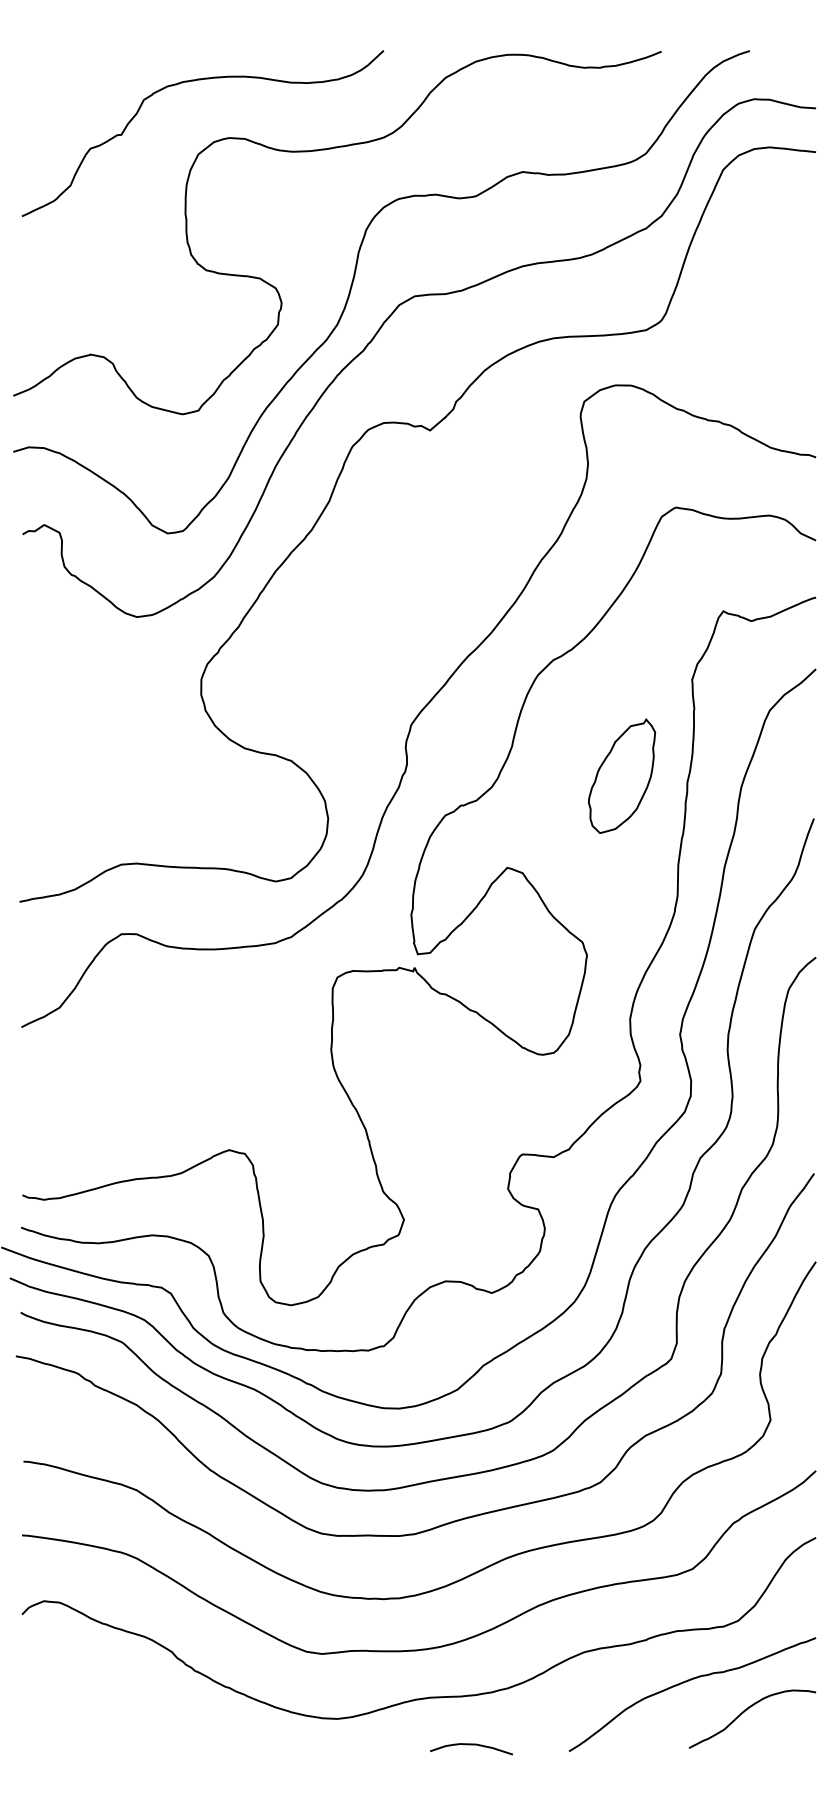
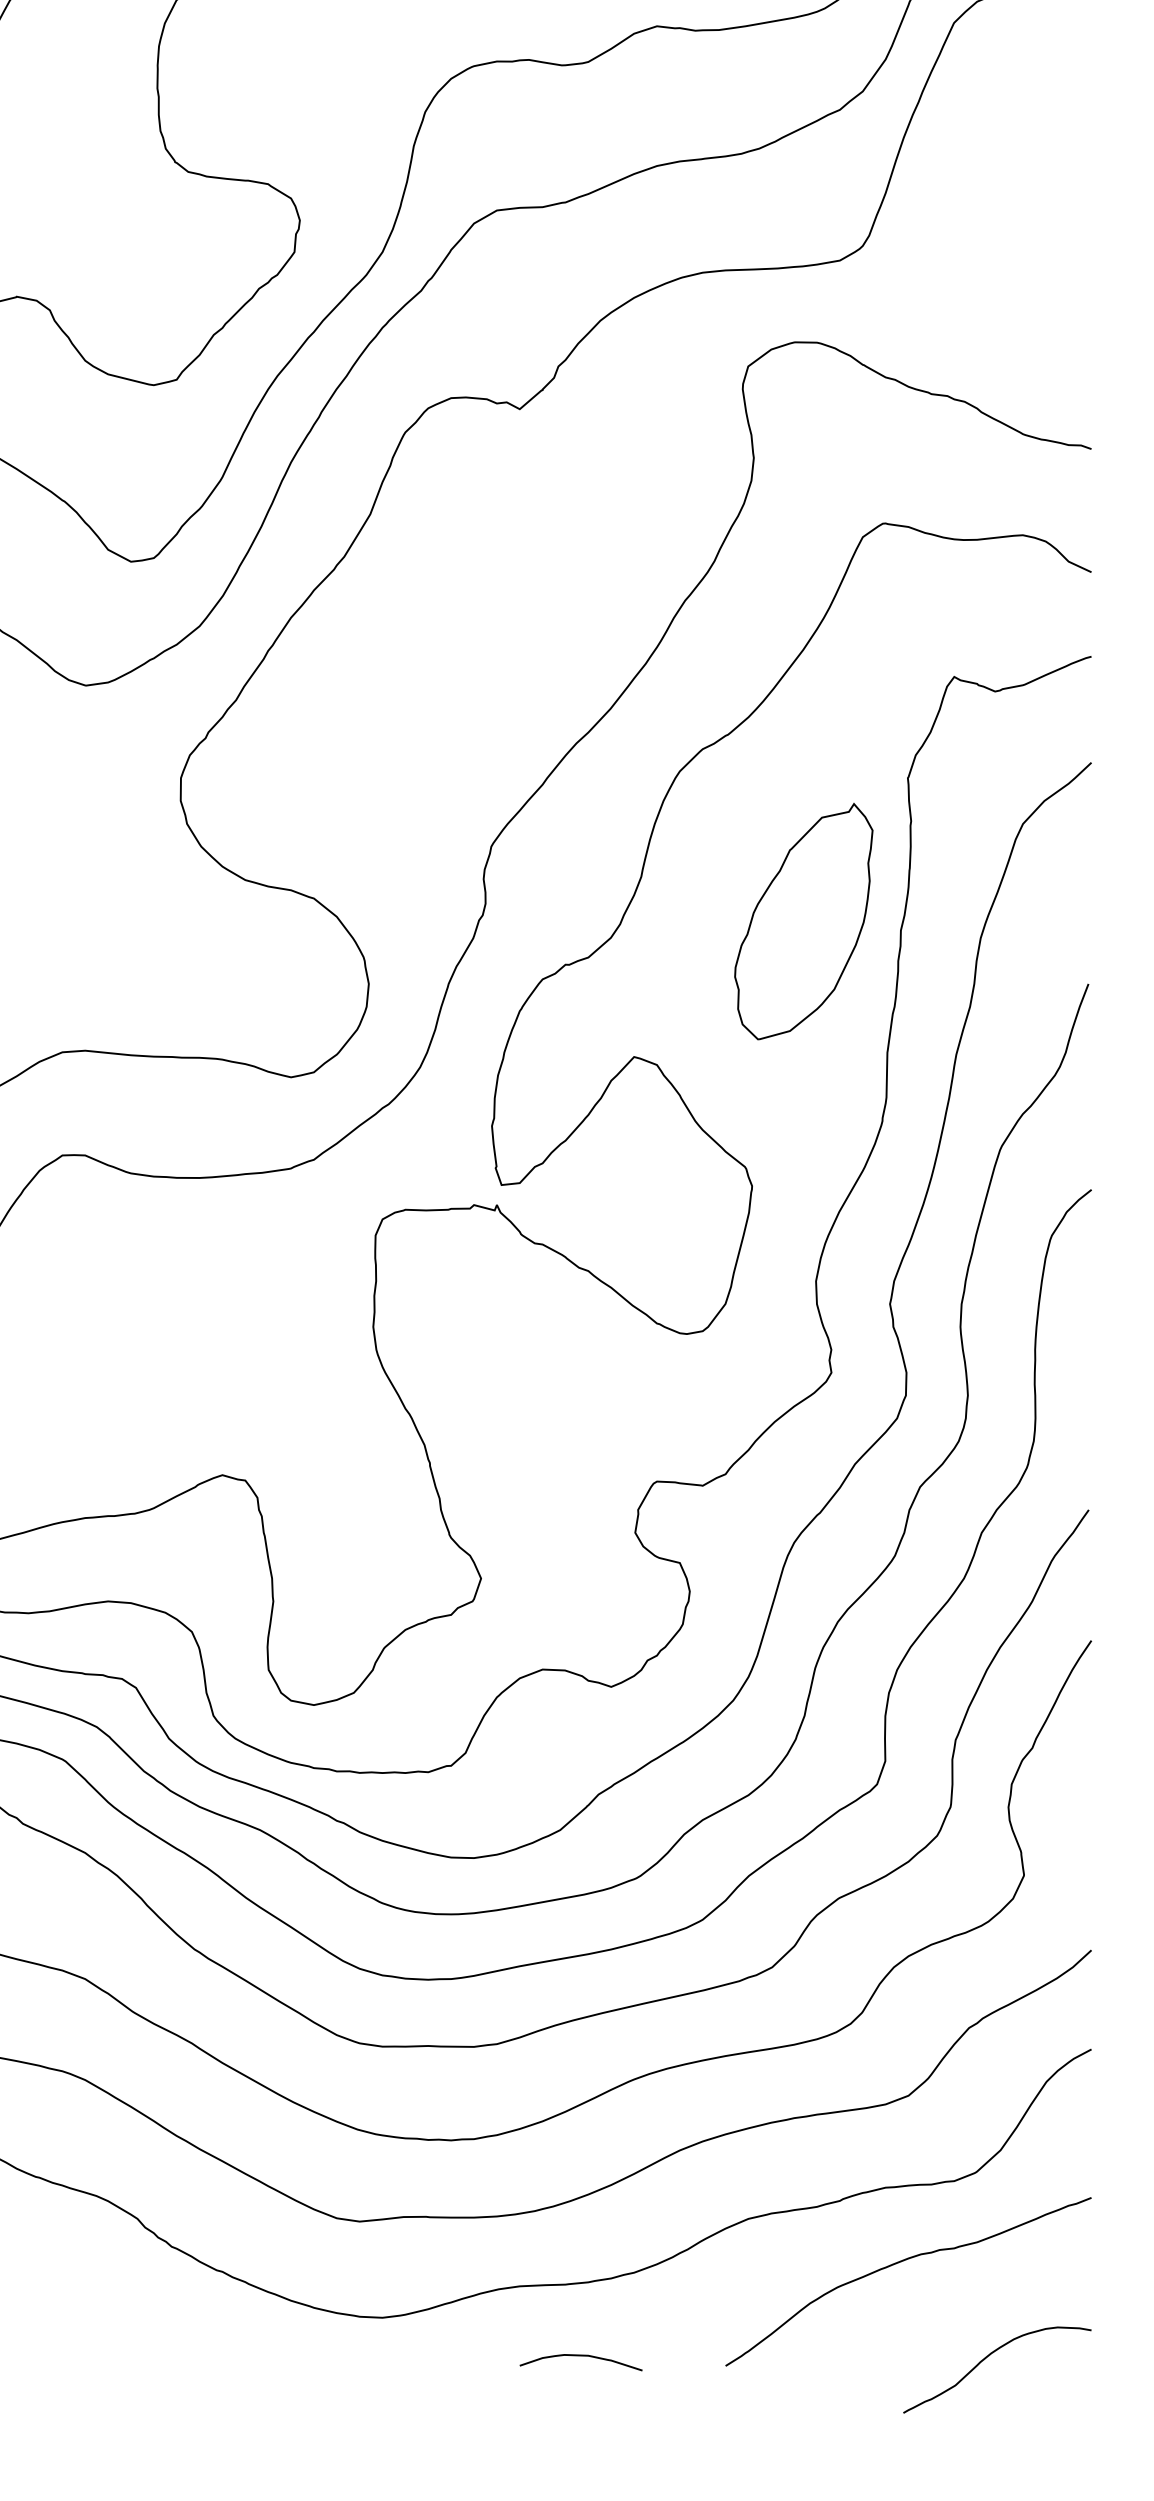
part: (622, 775) -> (804, 920), size x1.4
curve: (745, 1711) -> (986, 2358), moved

